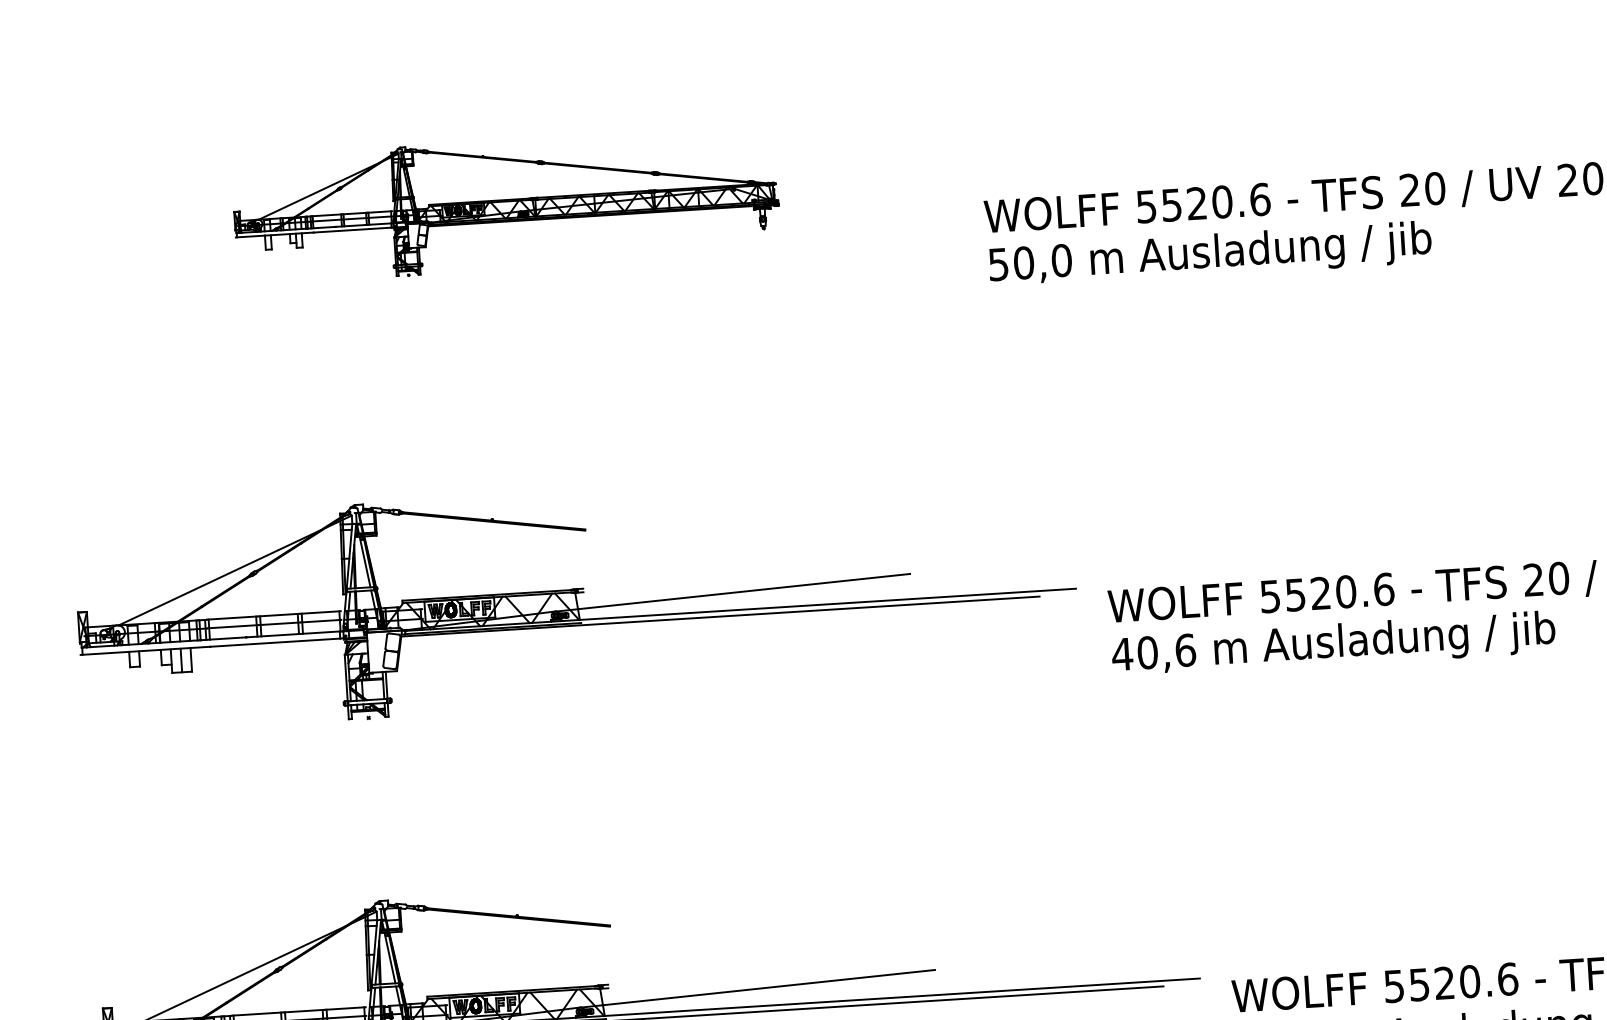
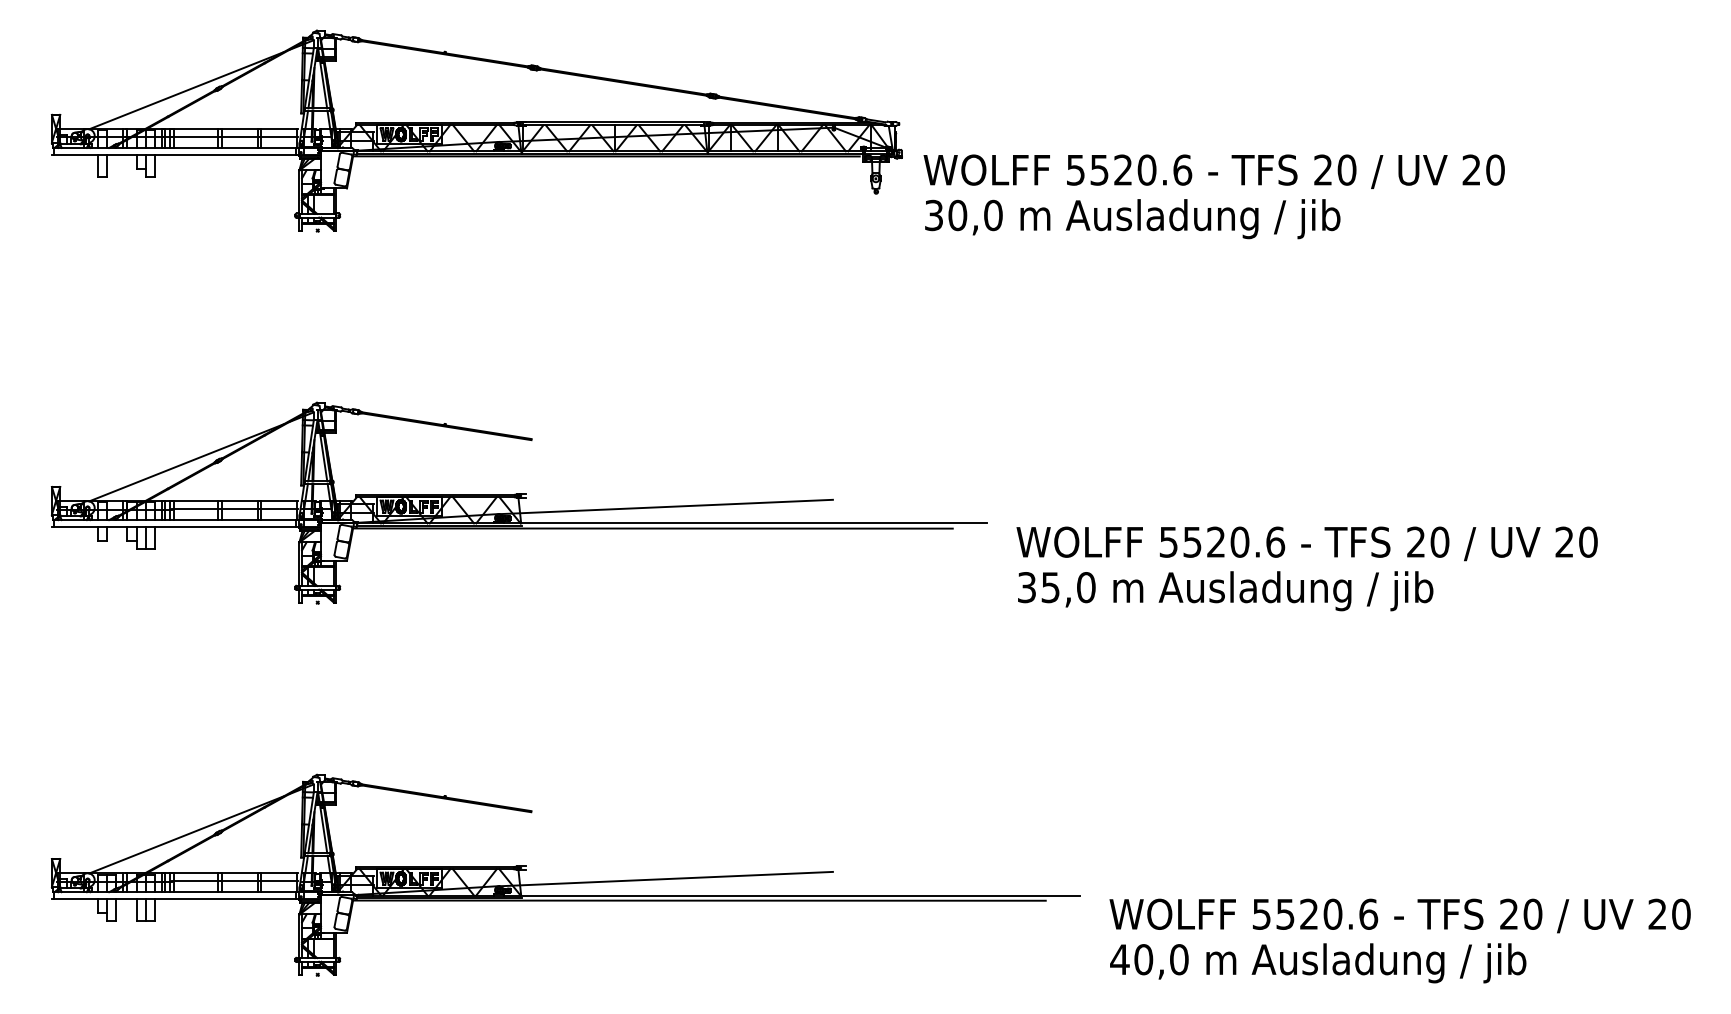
part: (506, 204) -> (476, 130), size x1.67
text: (999, 263) -> (934, 214), 50,0 -> 30,0
text: (1153, 652) -> (1056, 587), 40,6 -> 35,0

